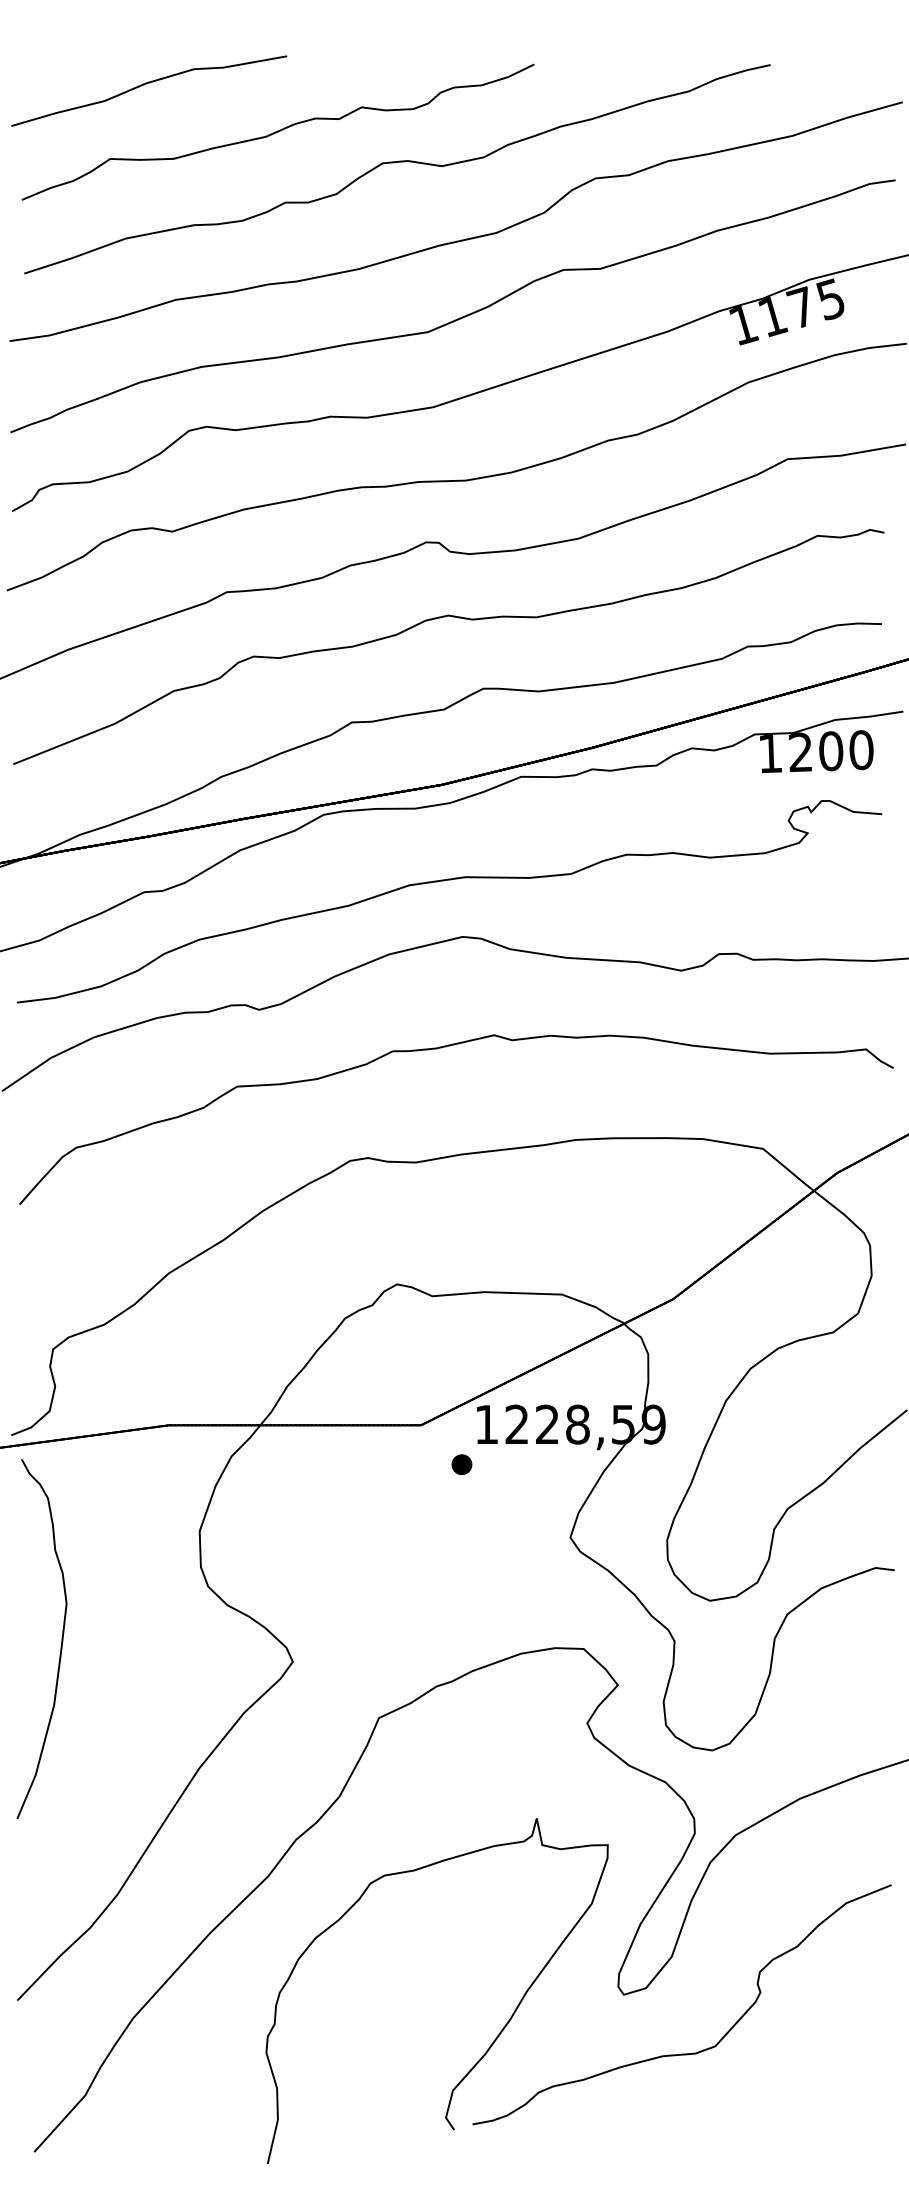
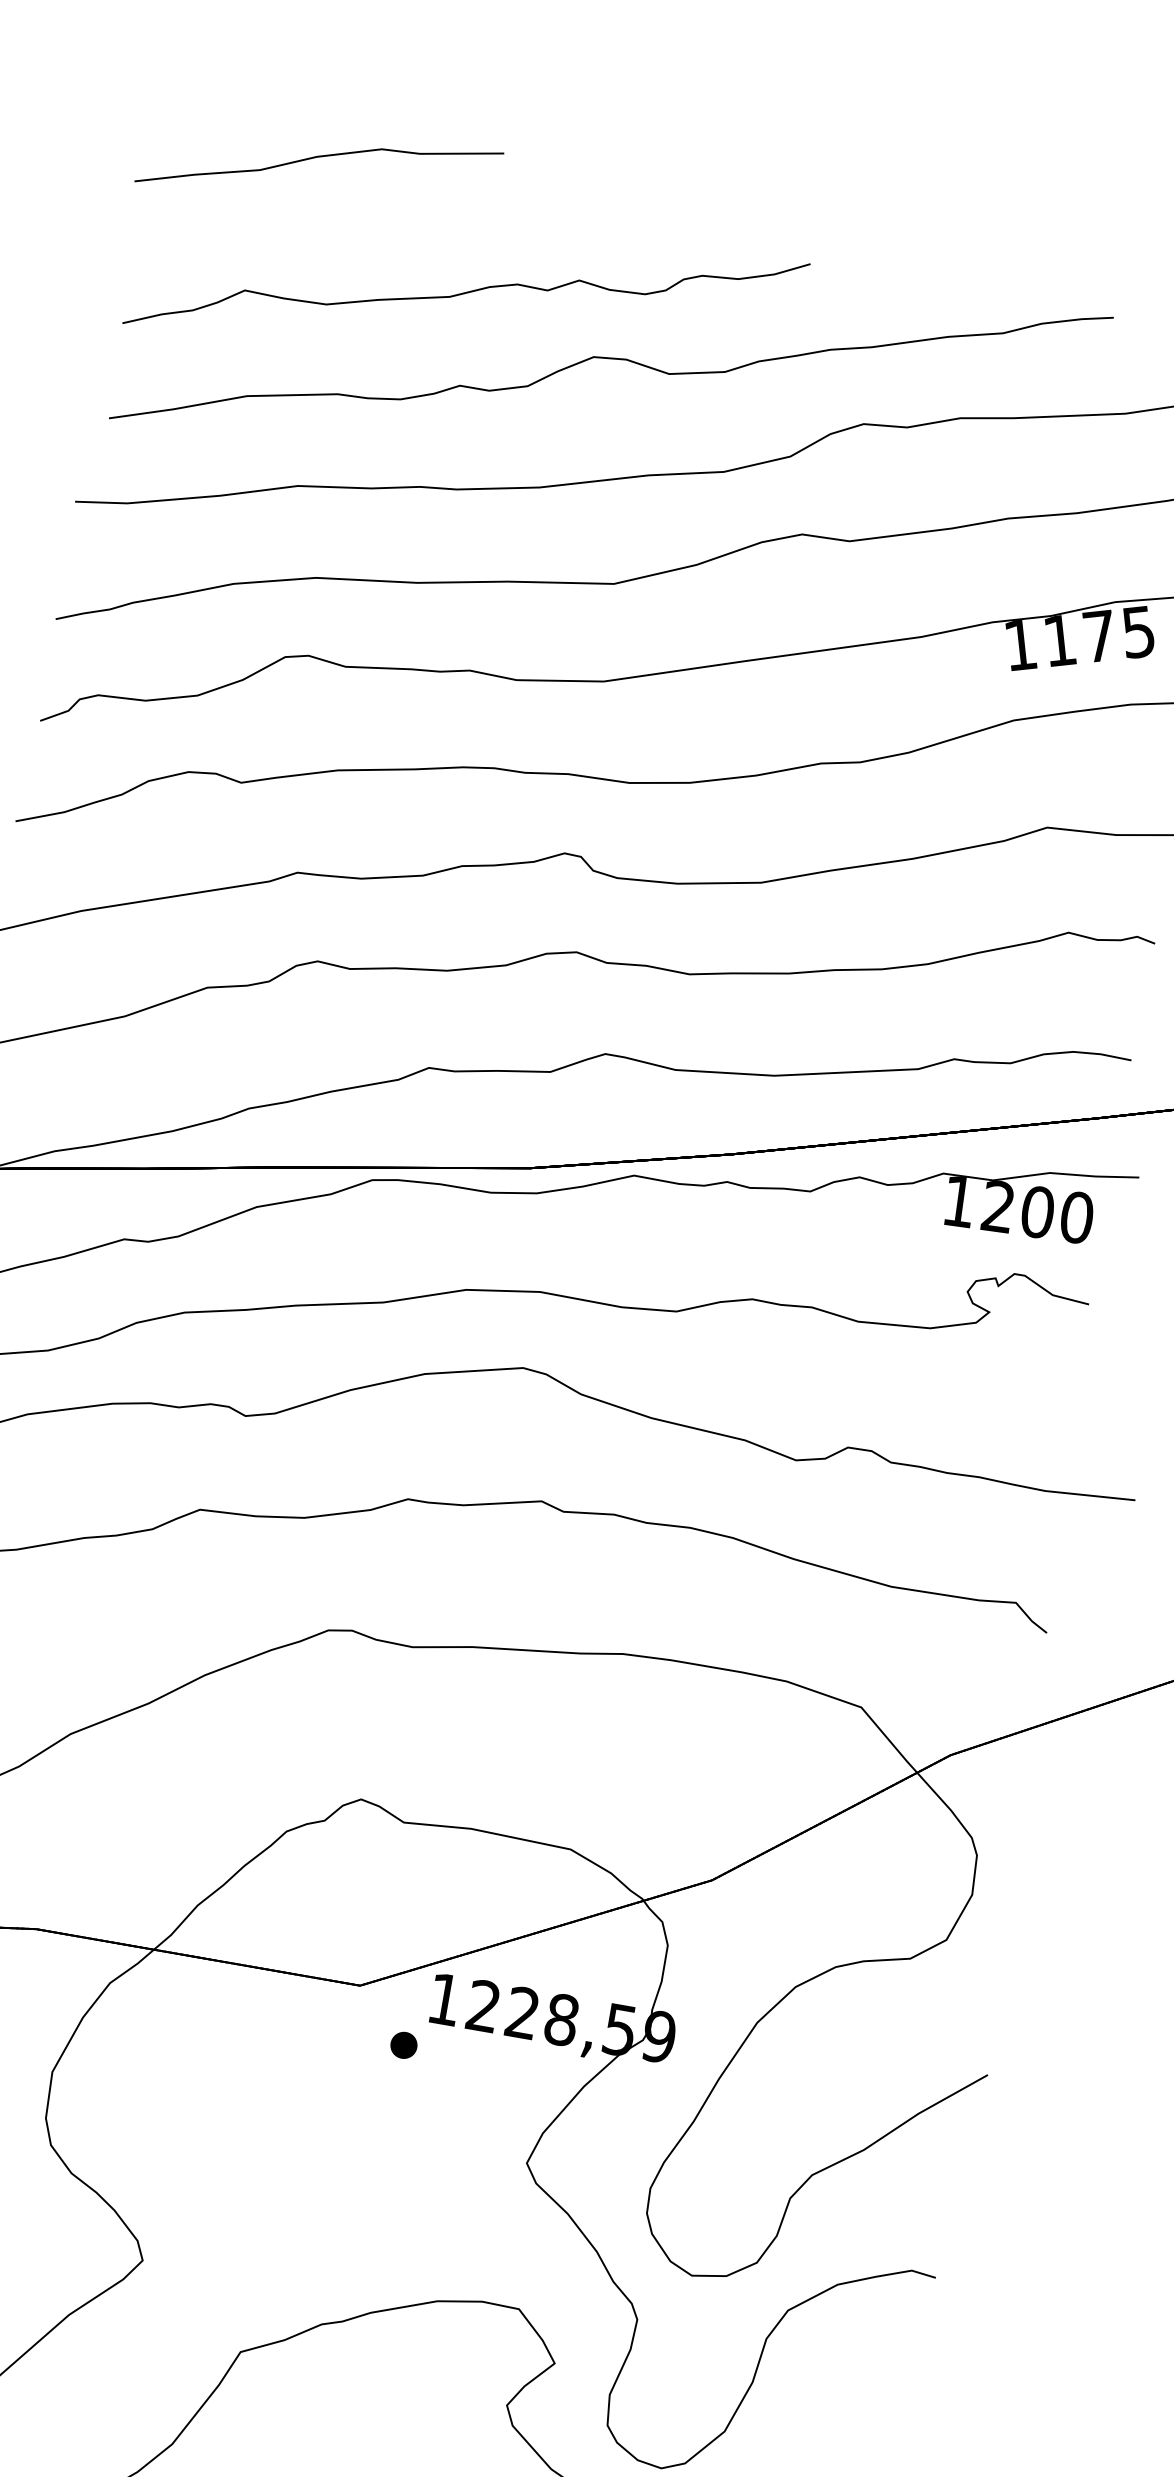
part: (146, 84) -> (317, 158), moved

